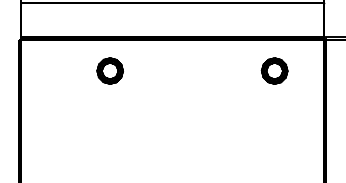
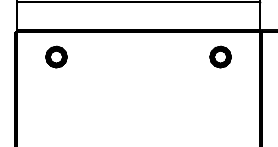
part: (109, 70) -> (55, 56), moved

